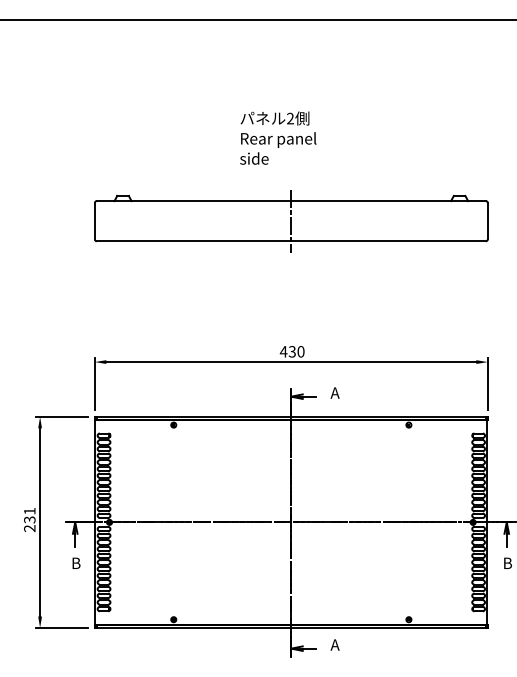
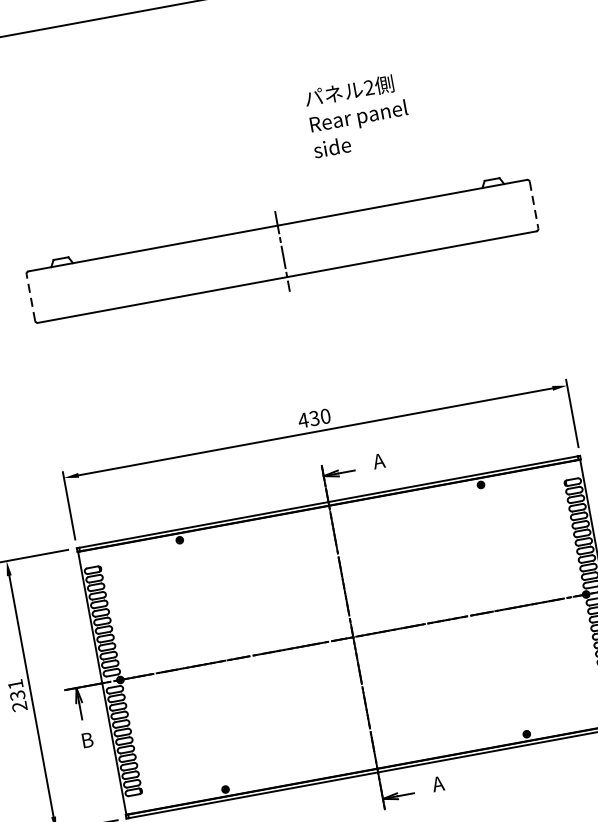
text: (278, 137) -> (358, 114), moved
line: (94, 220) -> (30, 296), solid -> dashed
line: (487, 221) -> (533, 205), solid -> dashed

